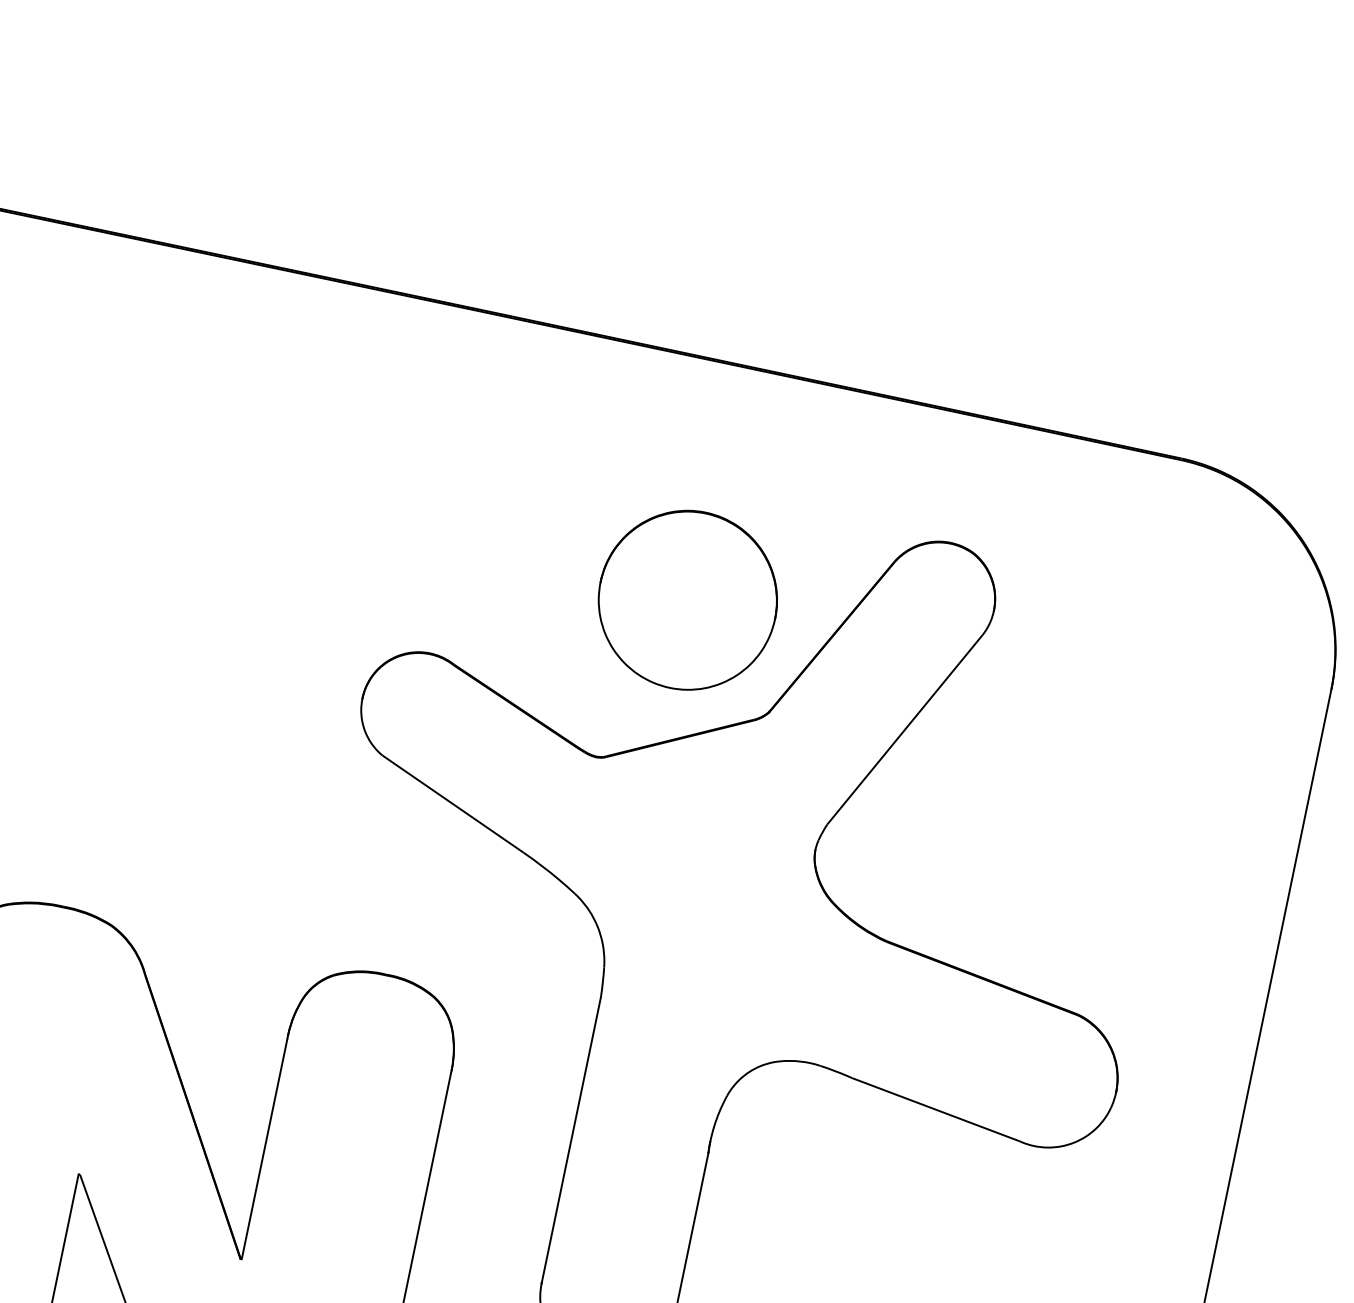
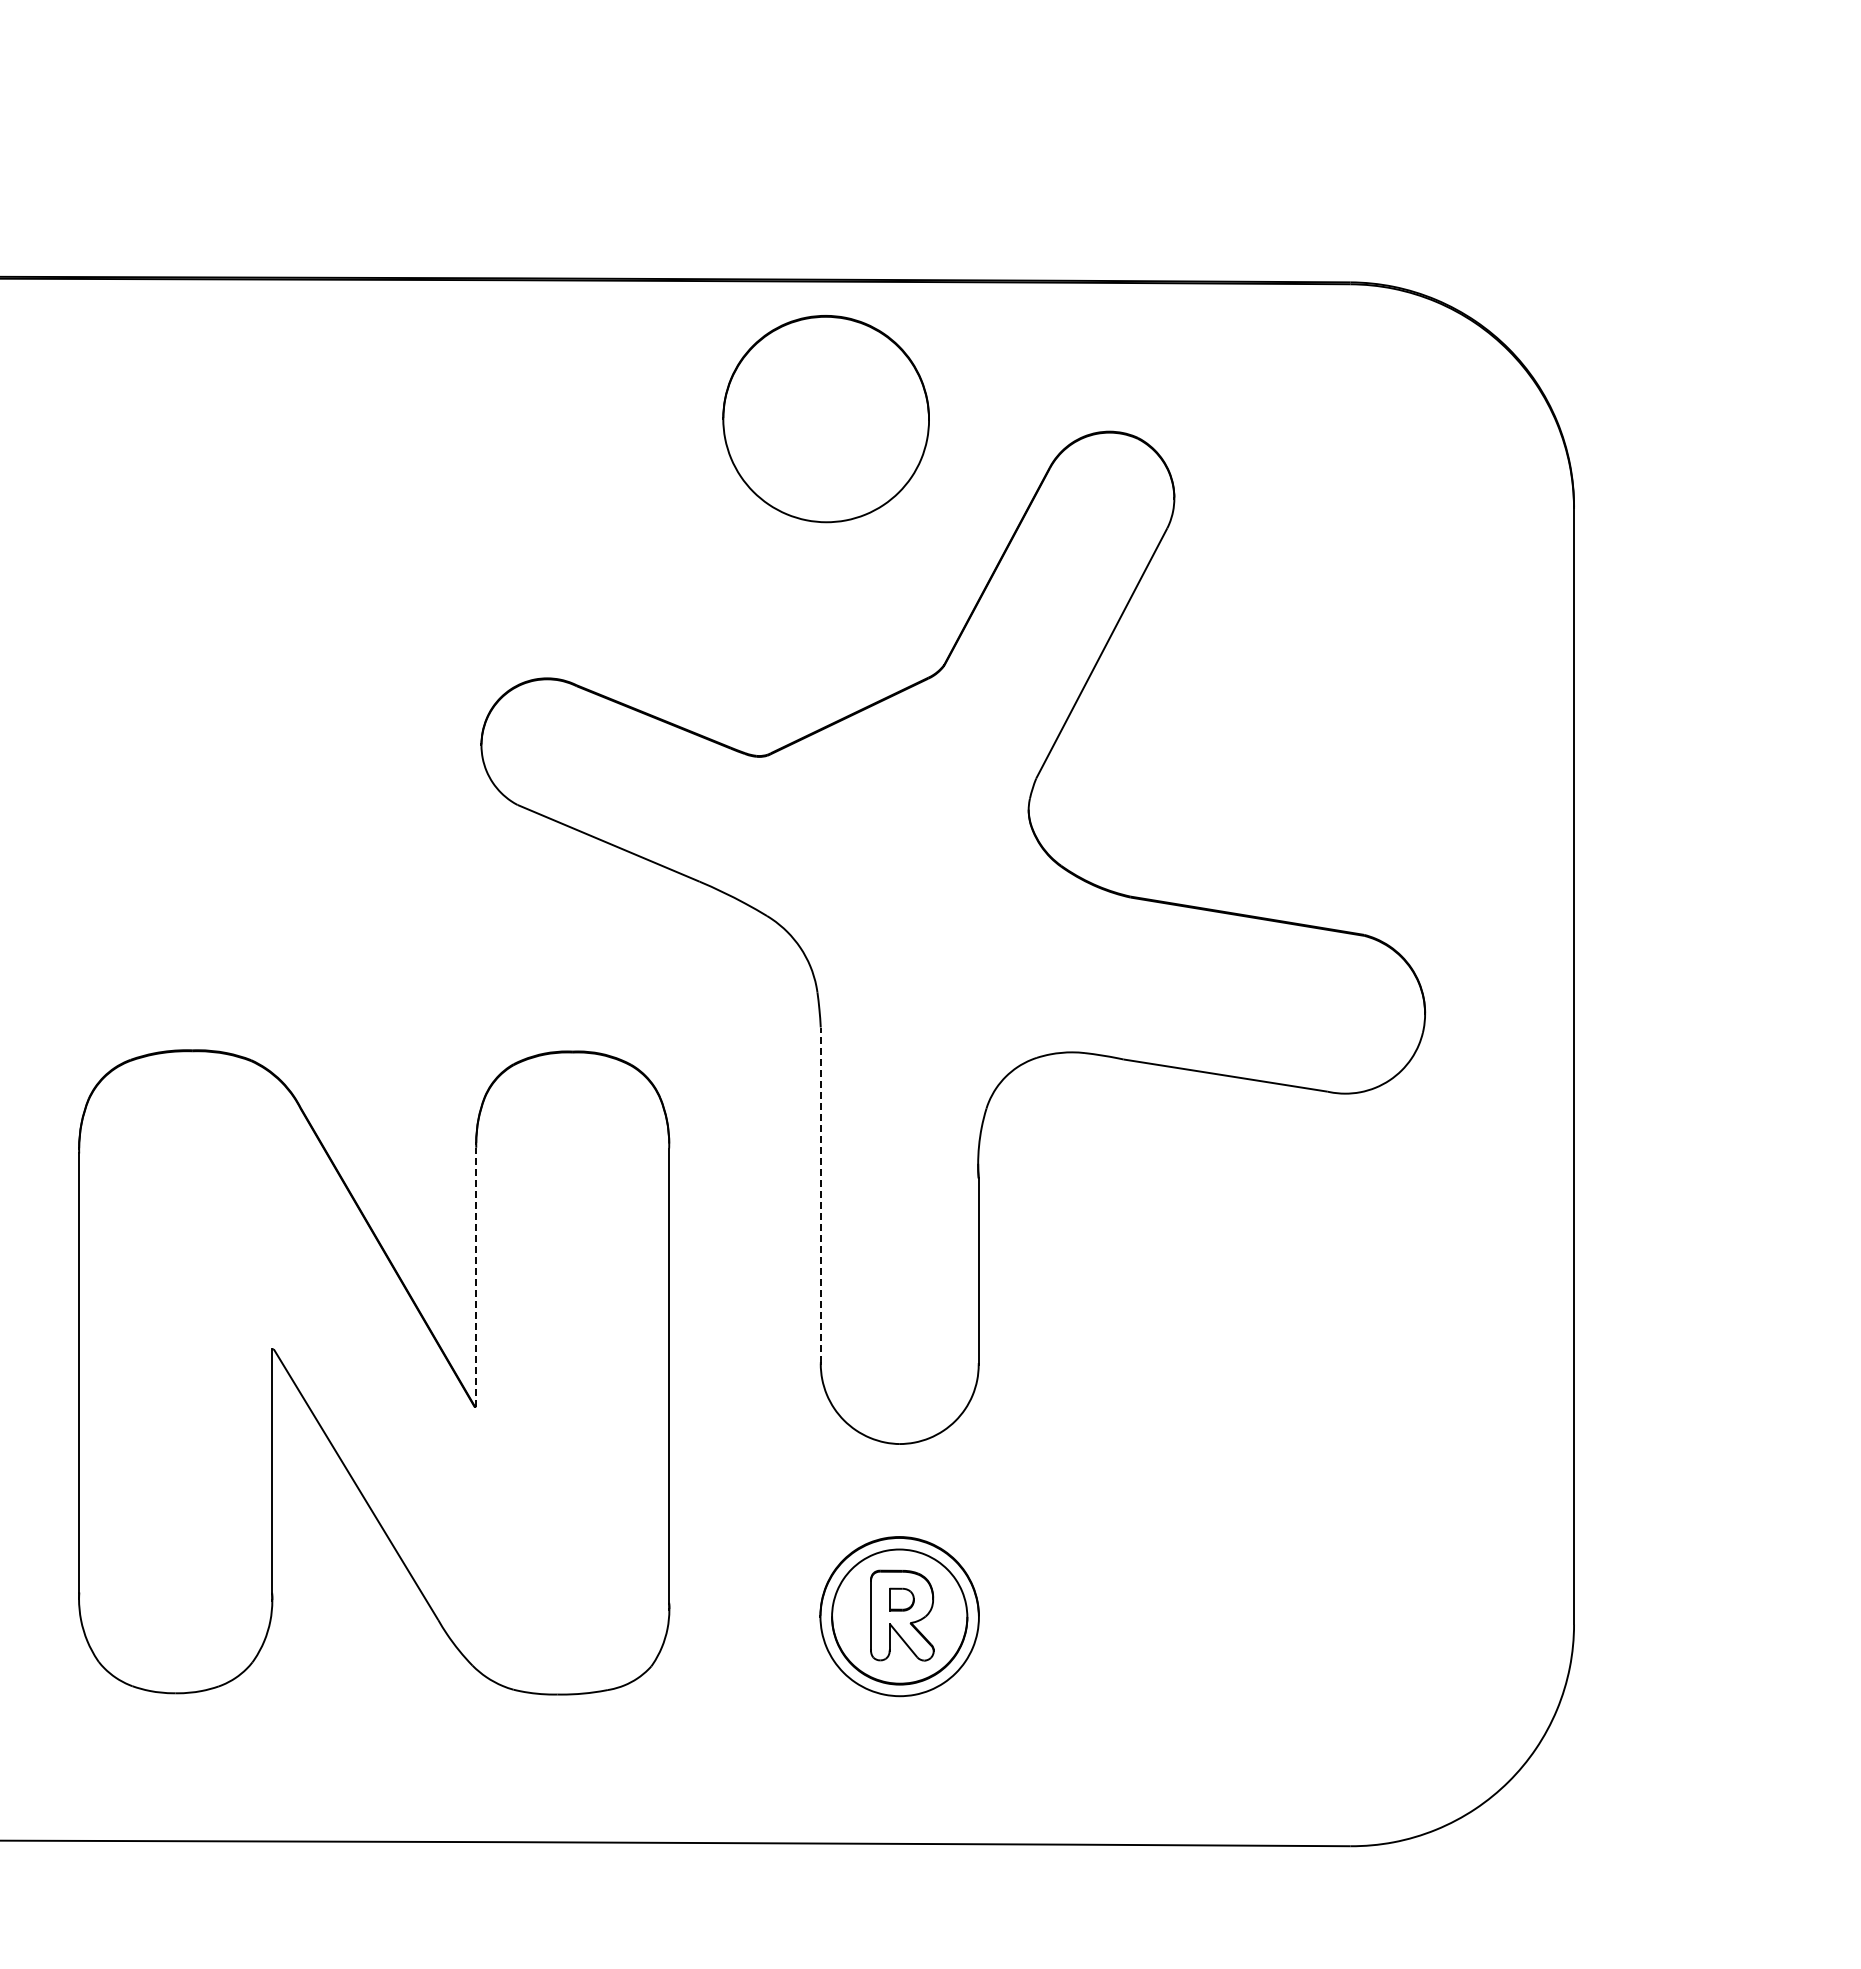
part: (687, 600) -> (825, 419), moved
line: (571, 1140) -> (820, 1195), solid -> dashed
line: (264, 1149) -> (476, 1277), solid -> dashed

